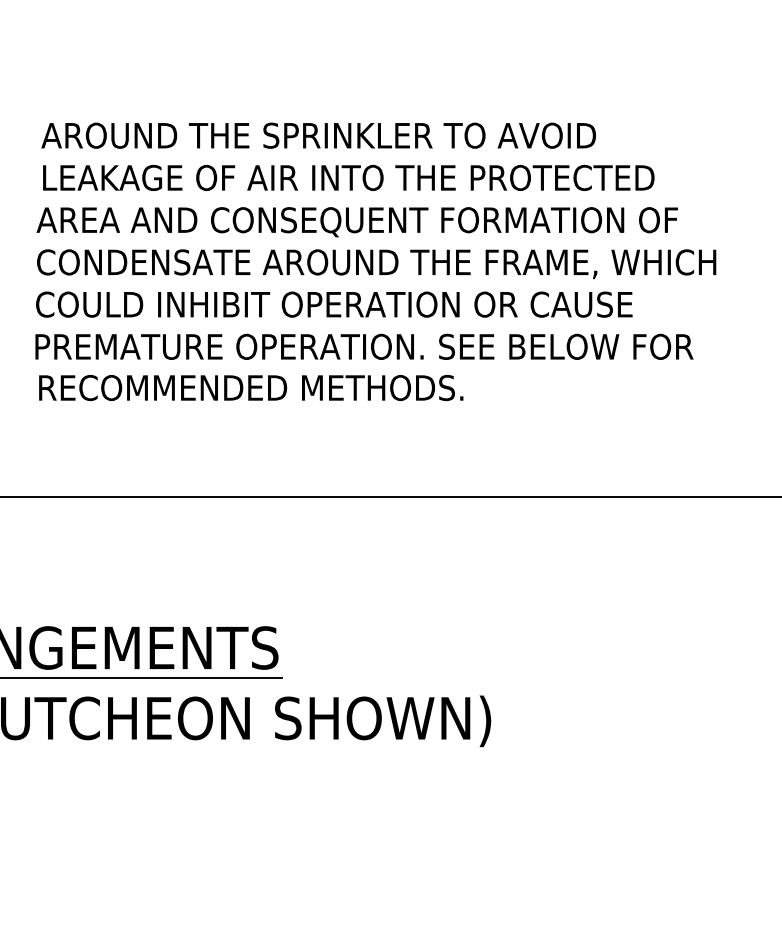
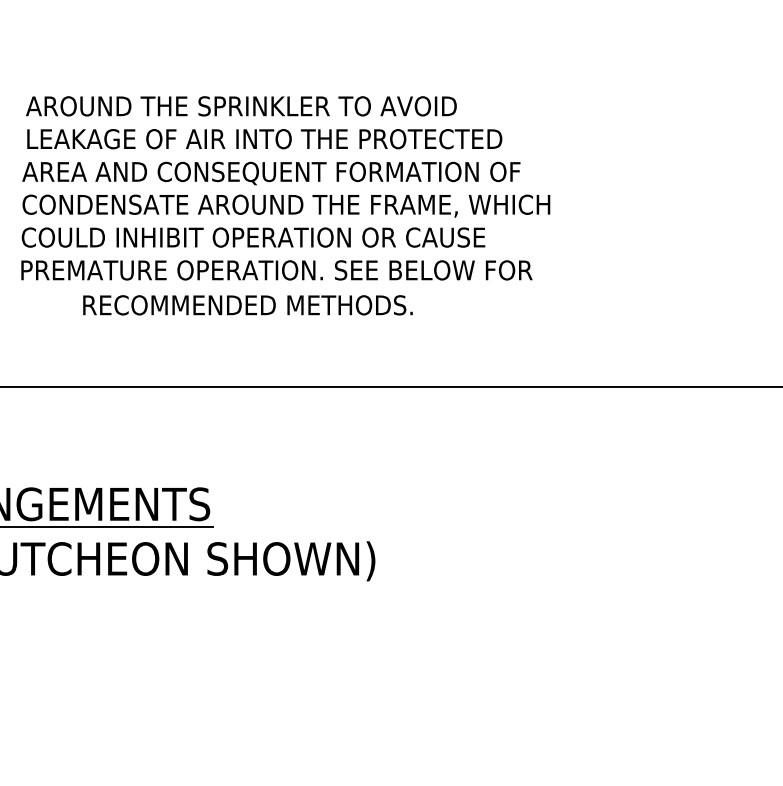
text: (250, 388) -> (247, 305), moved

